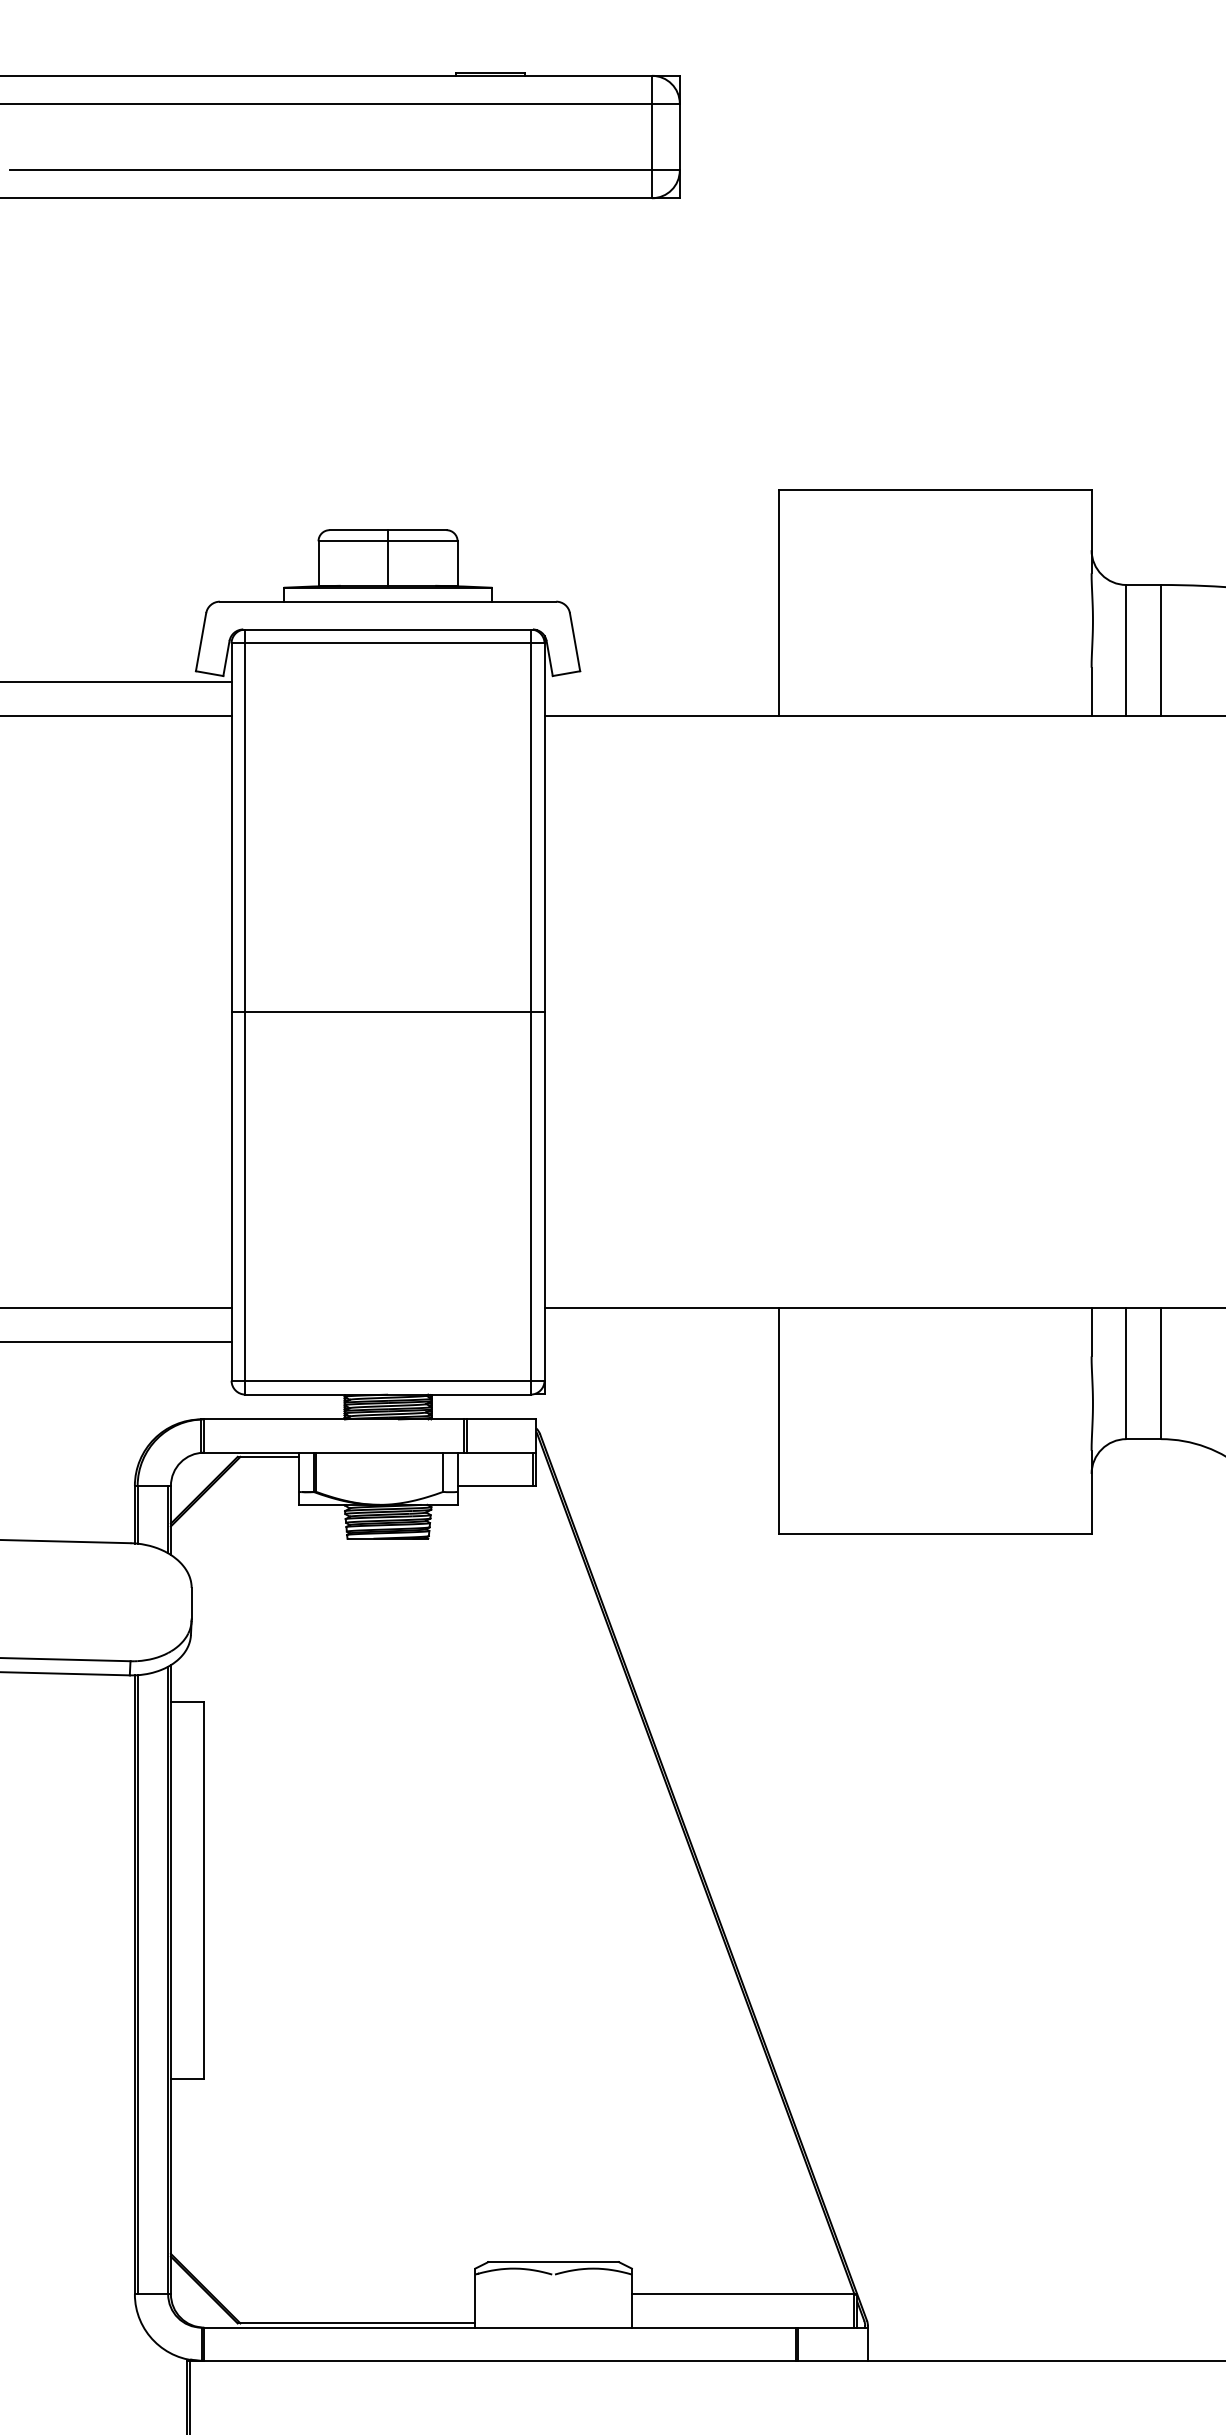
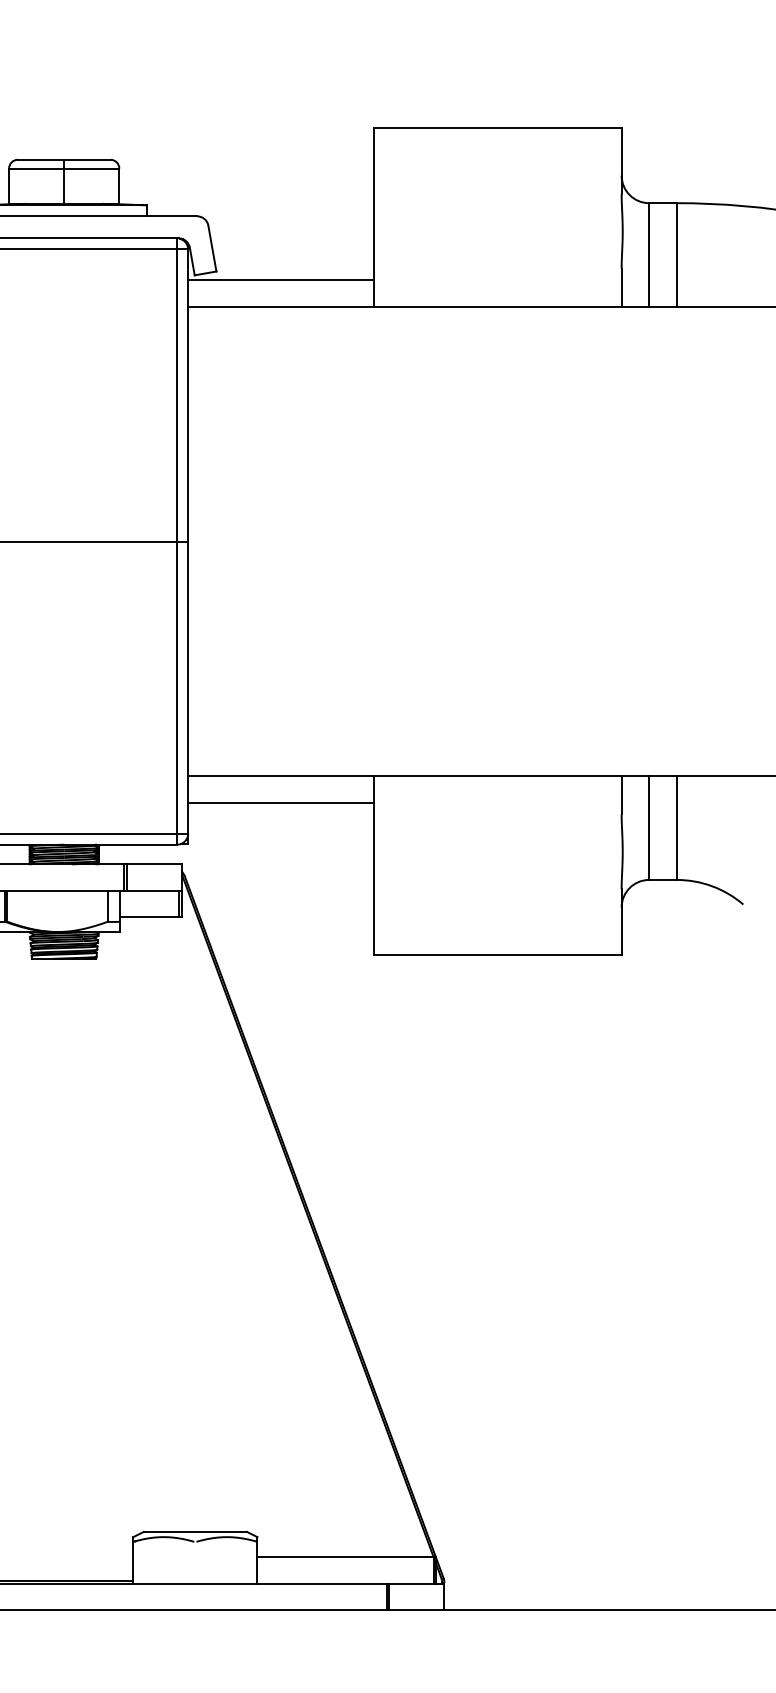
line: (661, 681) -> (280, 279), added
line: (661, 1342) -> (280, 803), added

